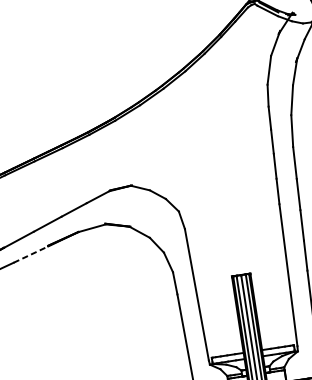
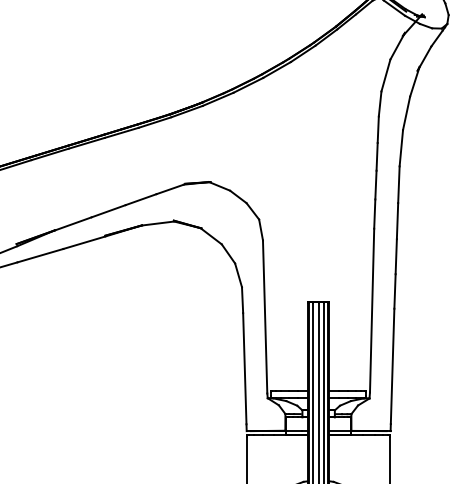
line: (31, 254) -> (84, 242), dashed -> solid

